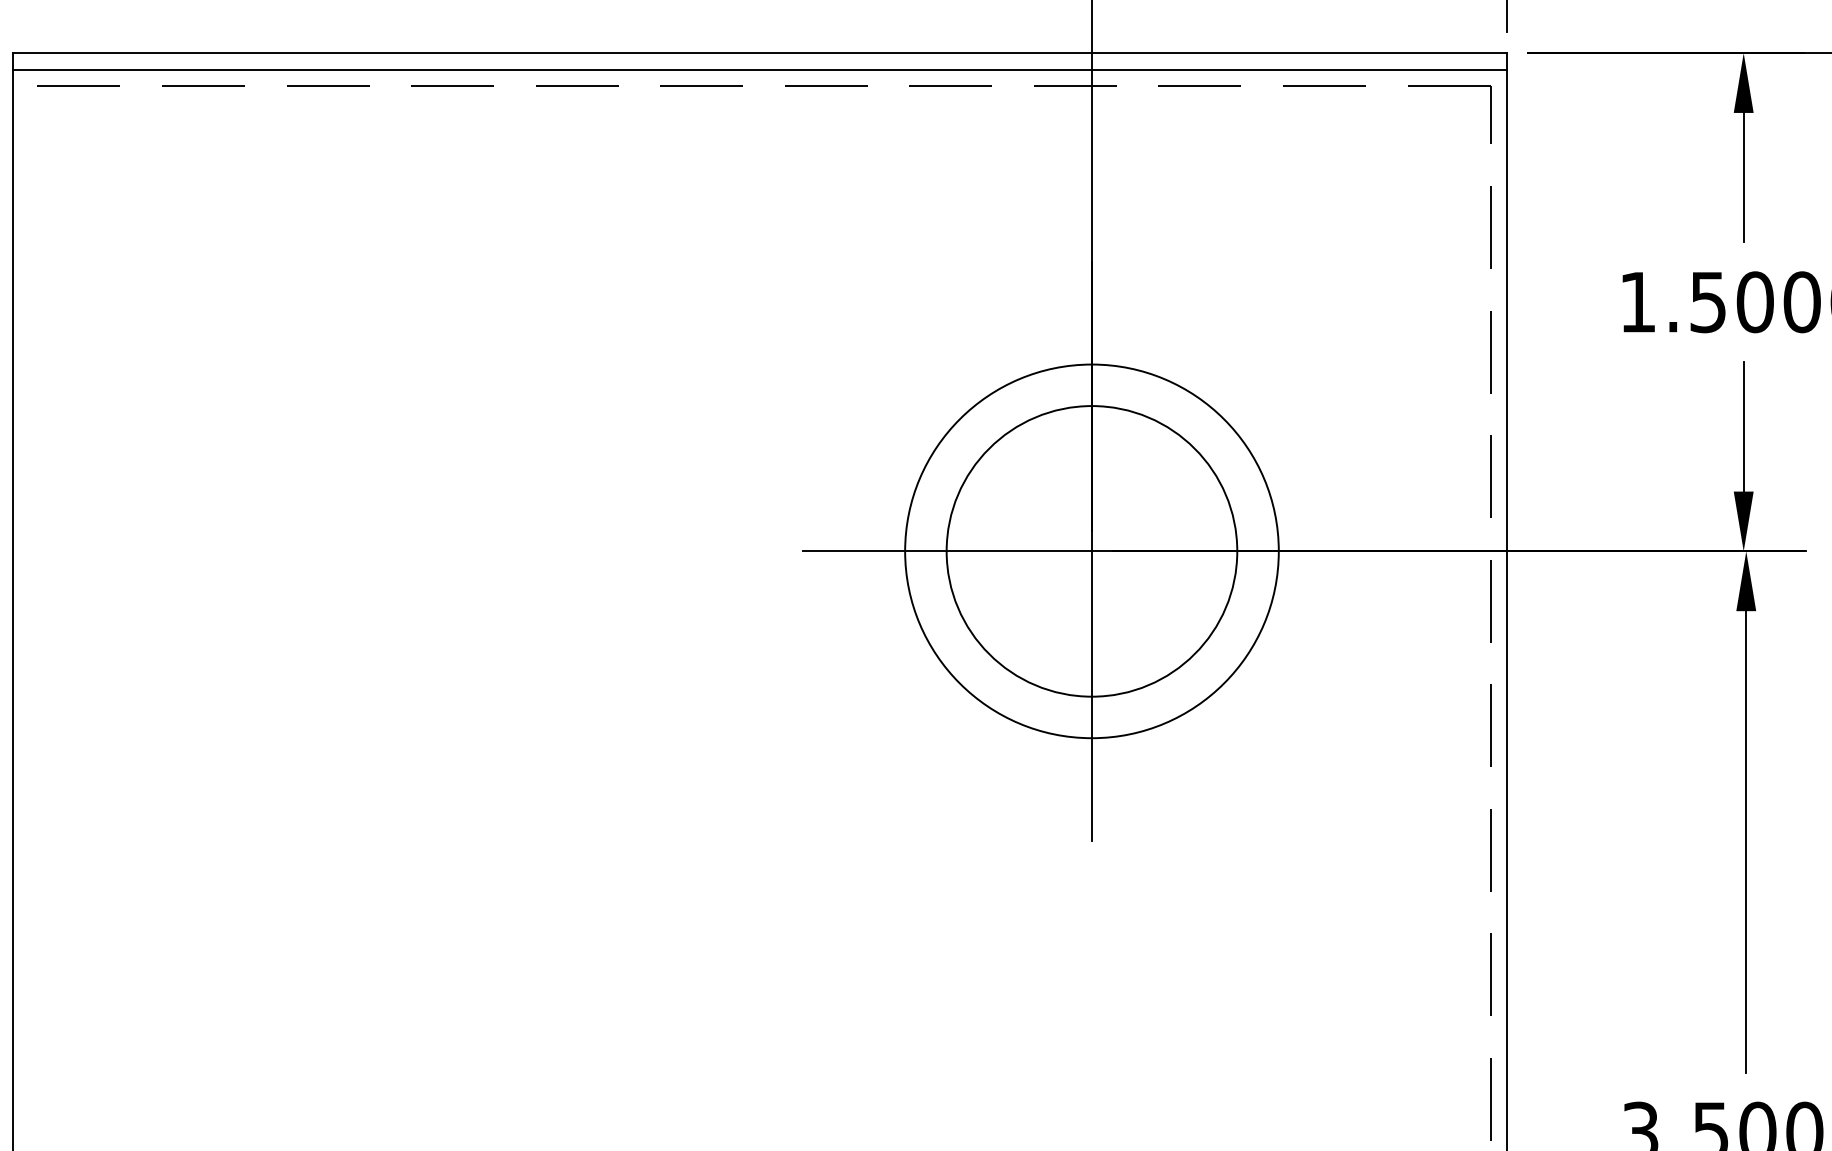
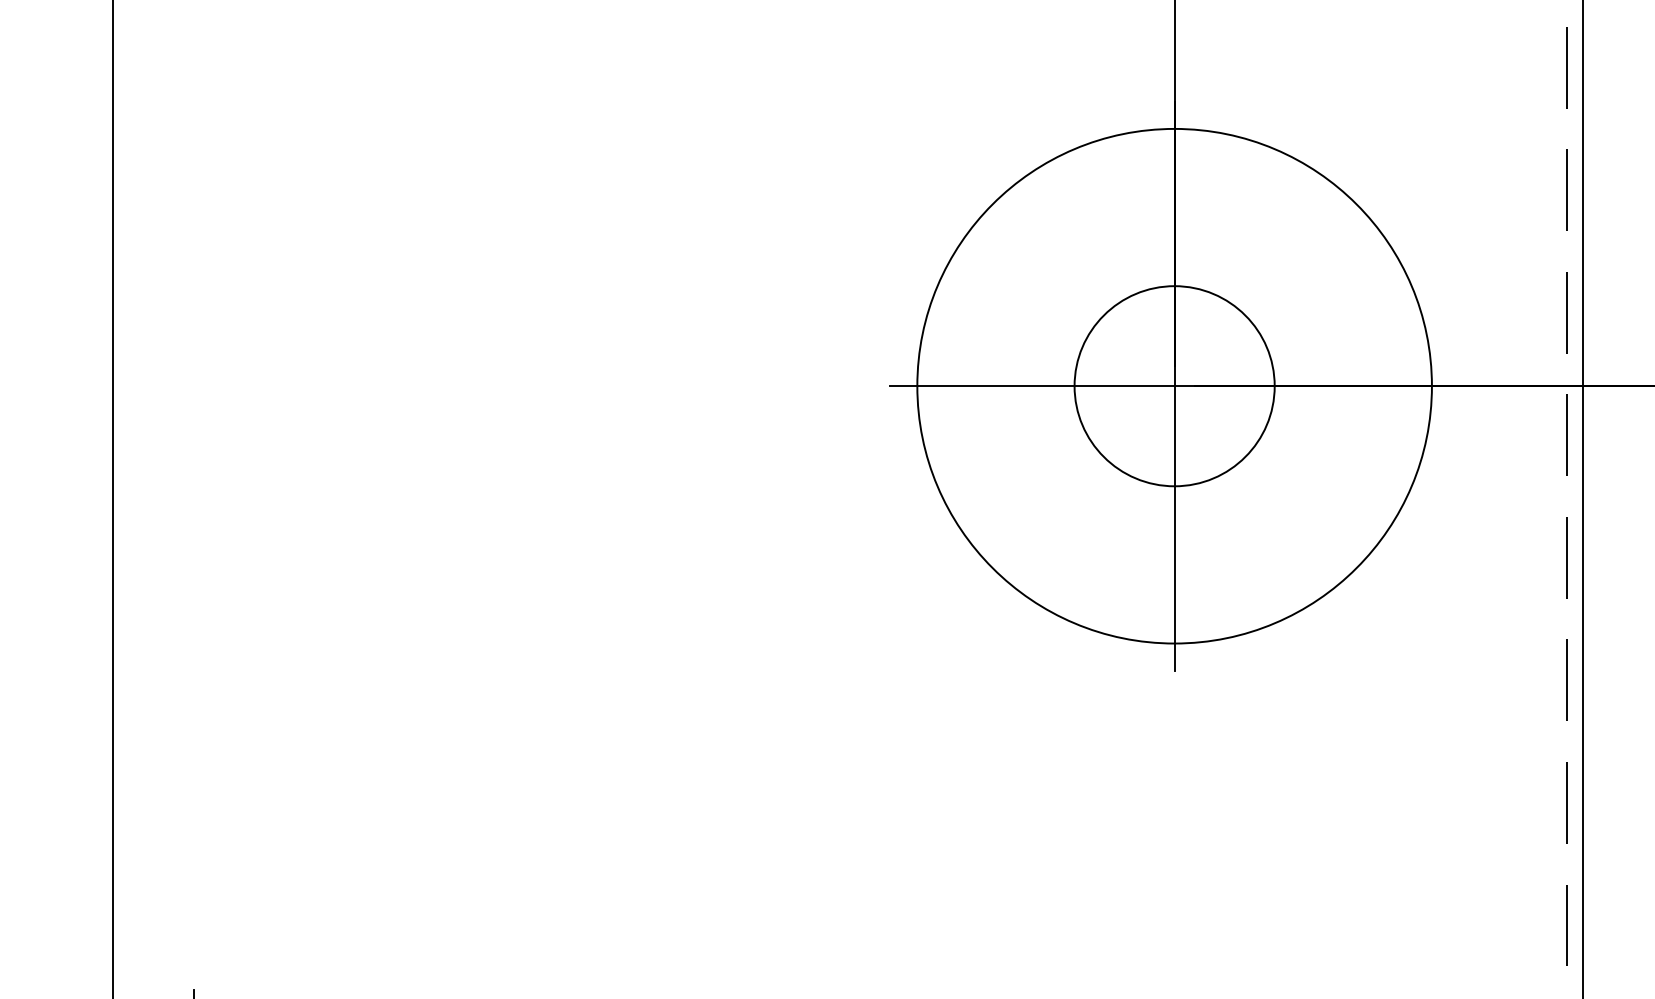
circle: (1091, 551) -> (1174, 386), size x0.7
circle: (1091, 551) -> (1174, 386), size x1.4

